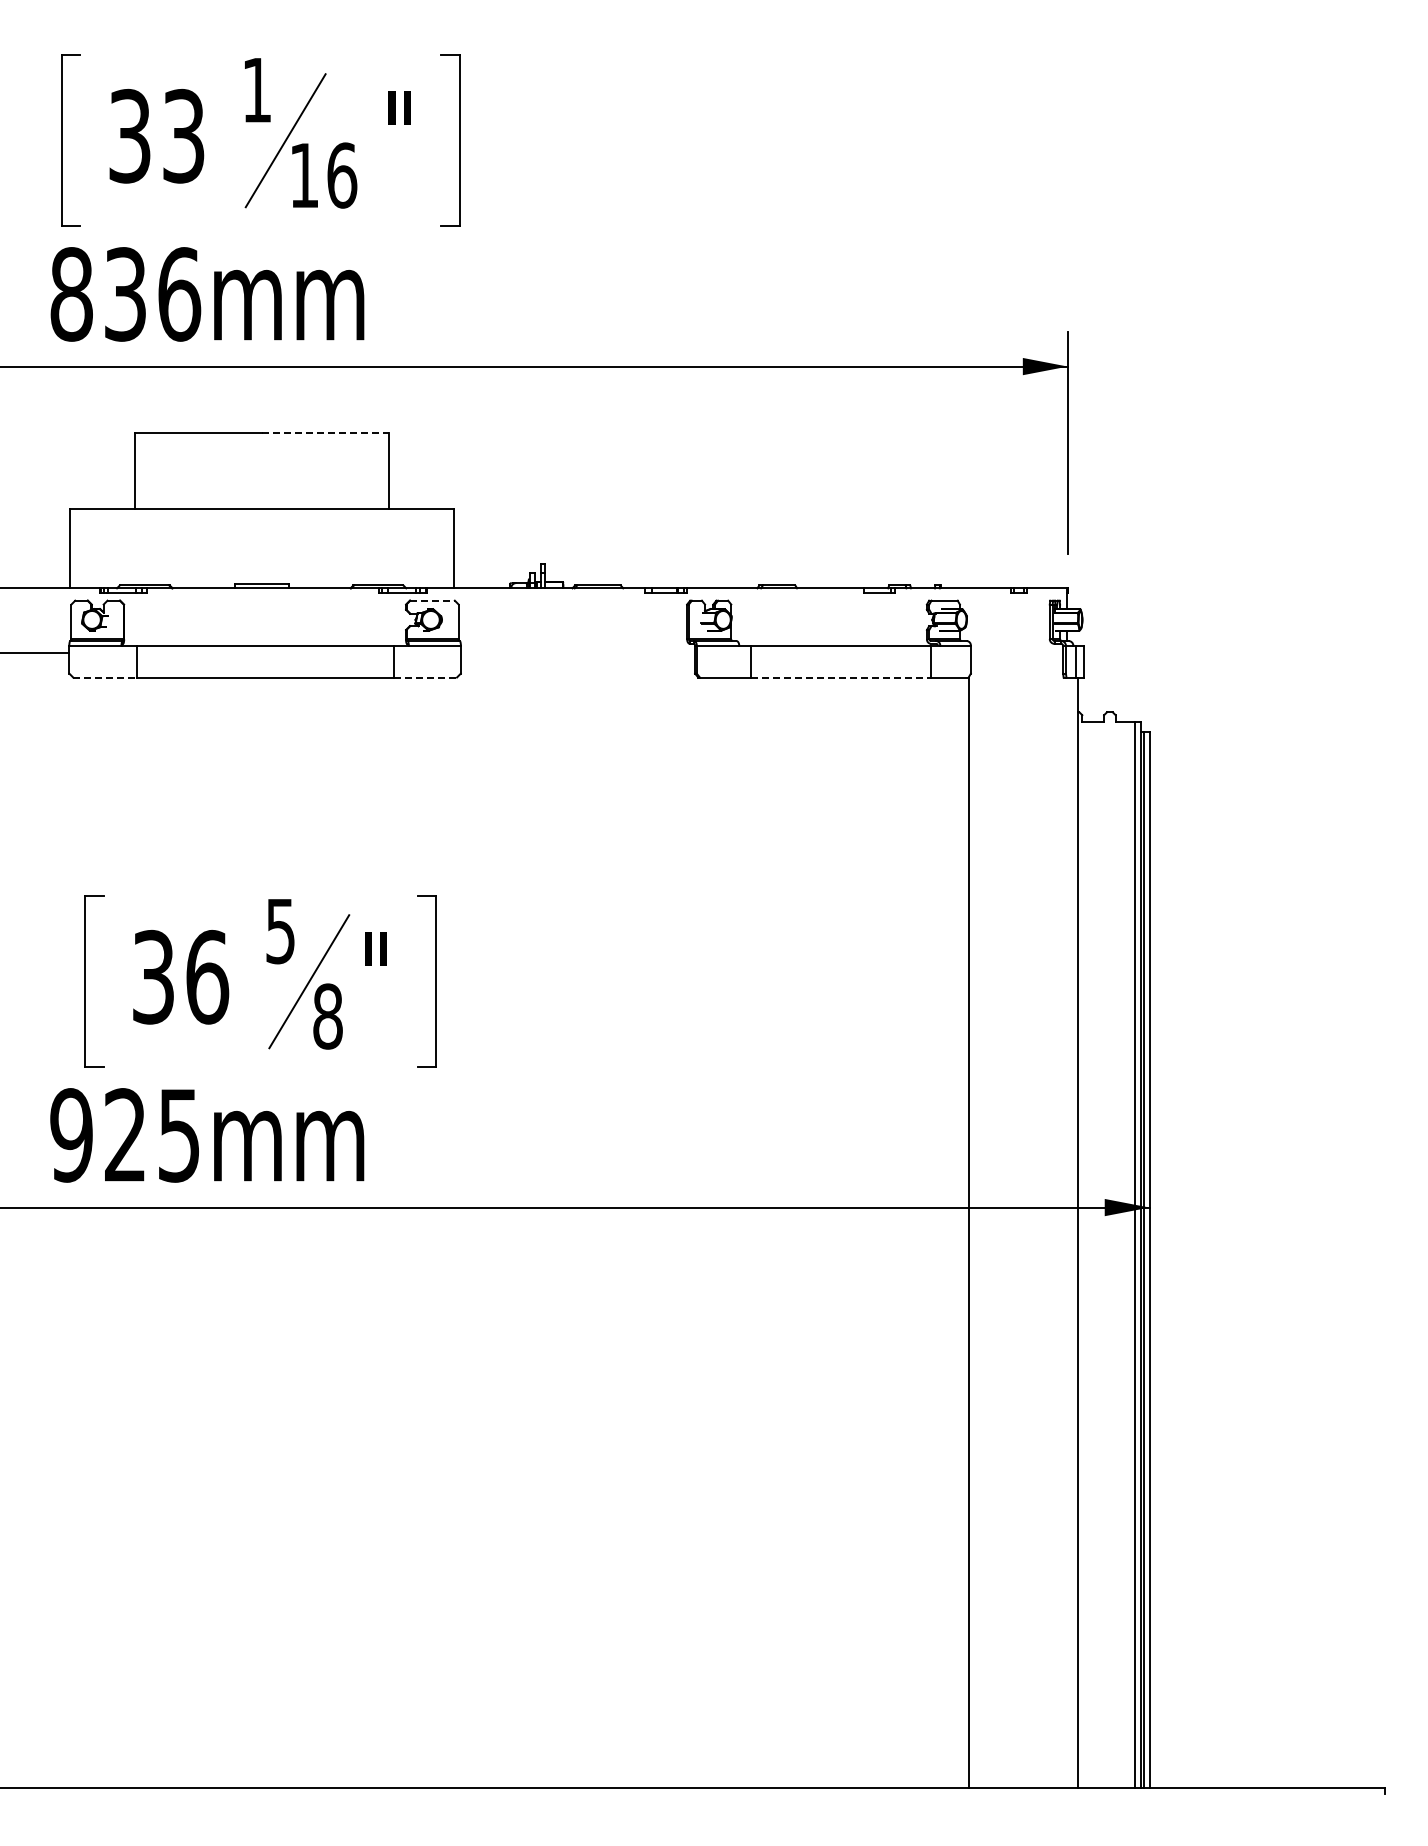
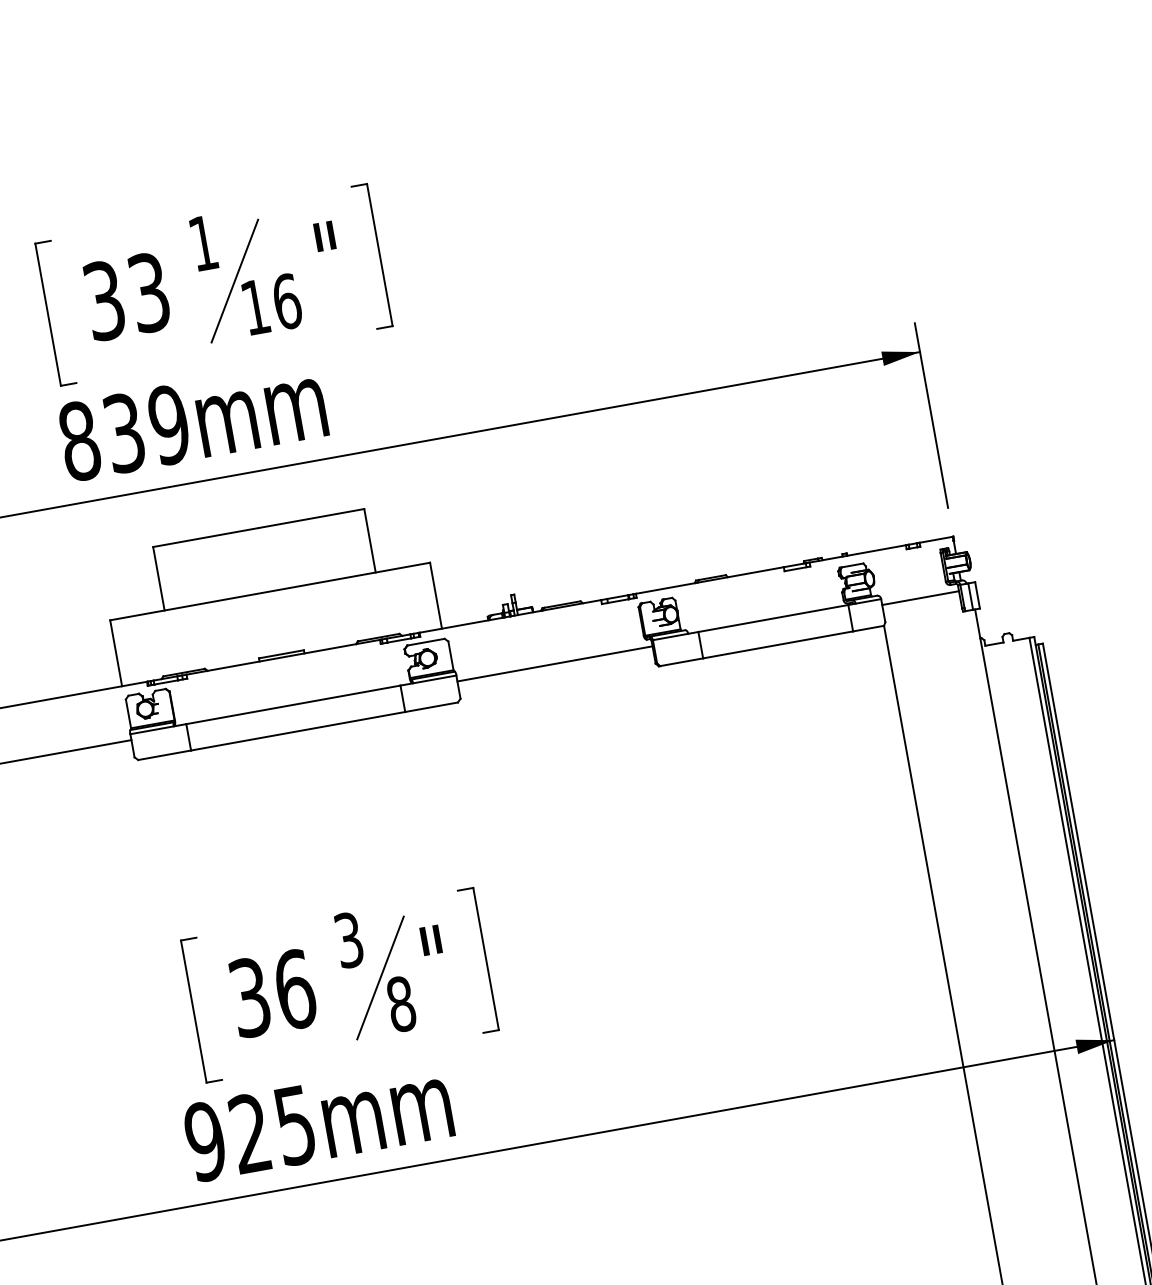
text: (179, 294) -> (169, 425), 836mm -> 839mm
line: (325, 432) -> (311, 518), dashed -> solid
line: (433, 600) -> (426, 641), dashed -> solid
line: (577, 652) -> (554, 663), added
line: (1016, 652) -> (920, 597), added
line: (104, 677) -> (164, 755), dashed -> solid
line: (425, 677) -> (431, 707), dashed -> solid
line: (841, 677) -> (778, 644), dashed -> solid
text: (280, 930) -> (348, 939), 5 -> 3

